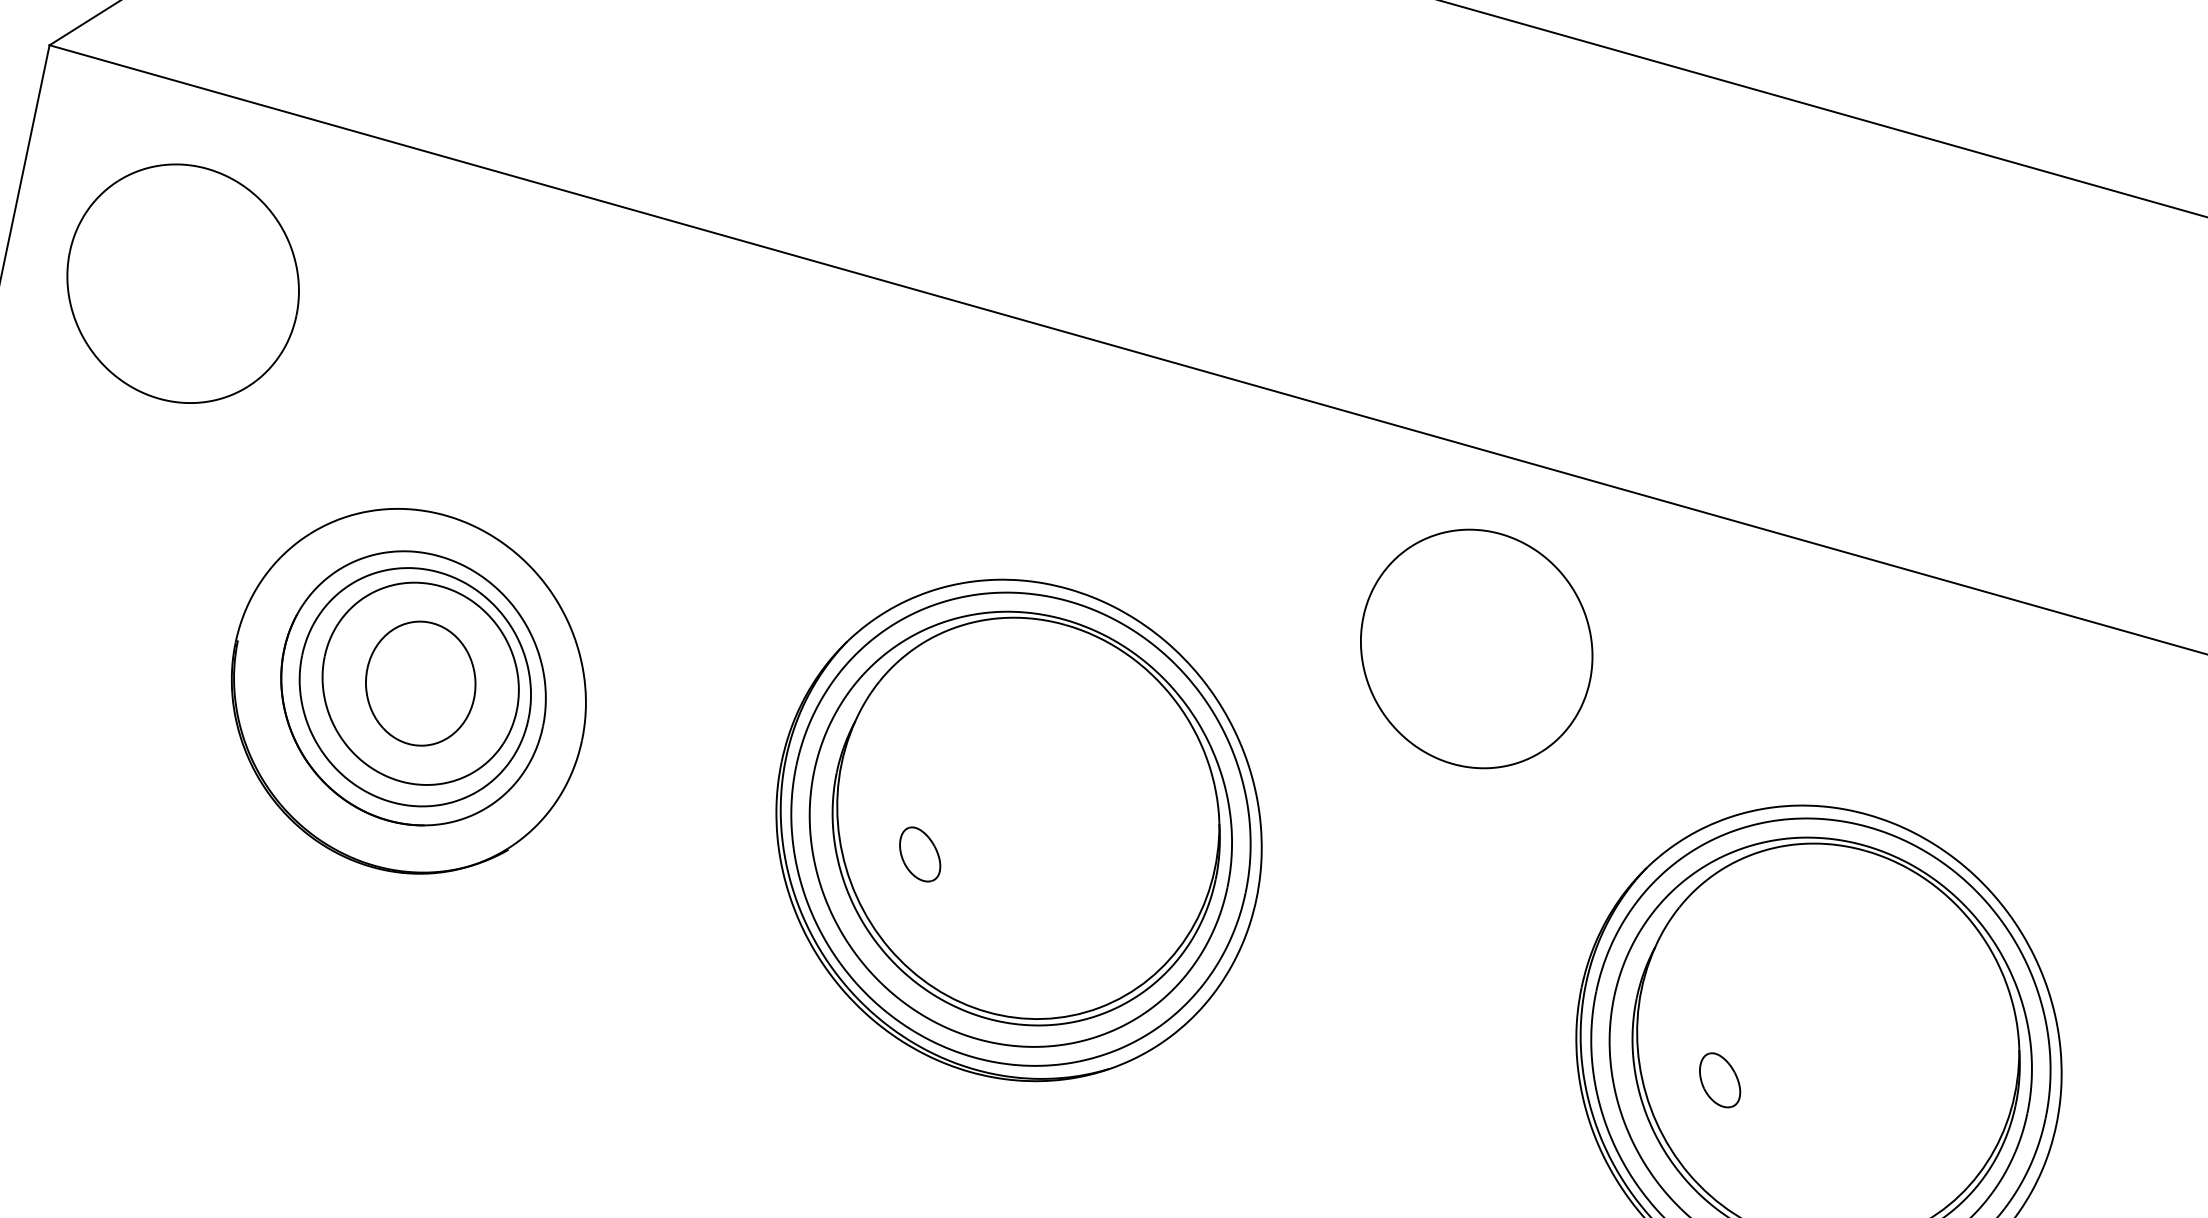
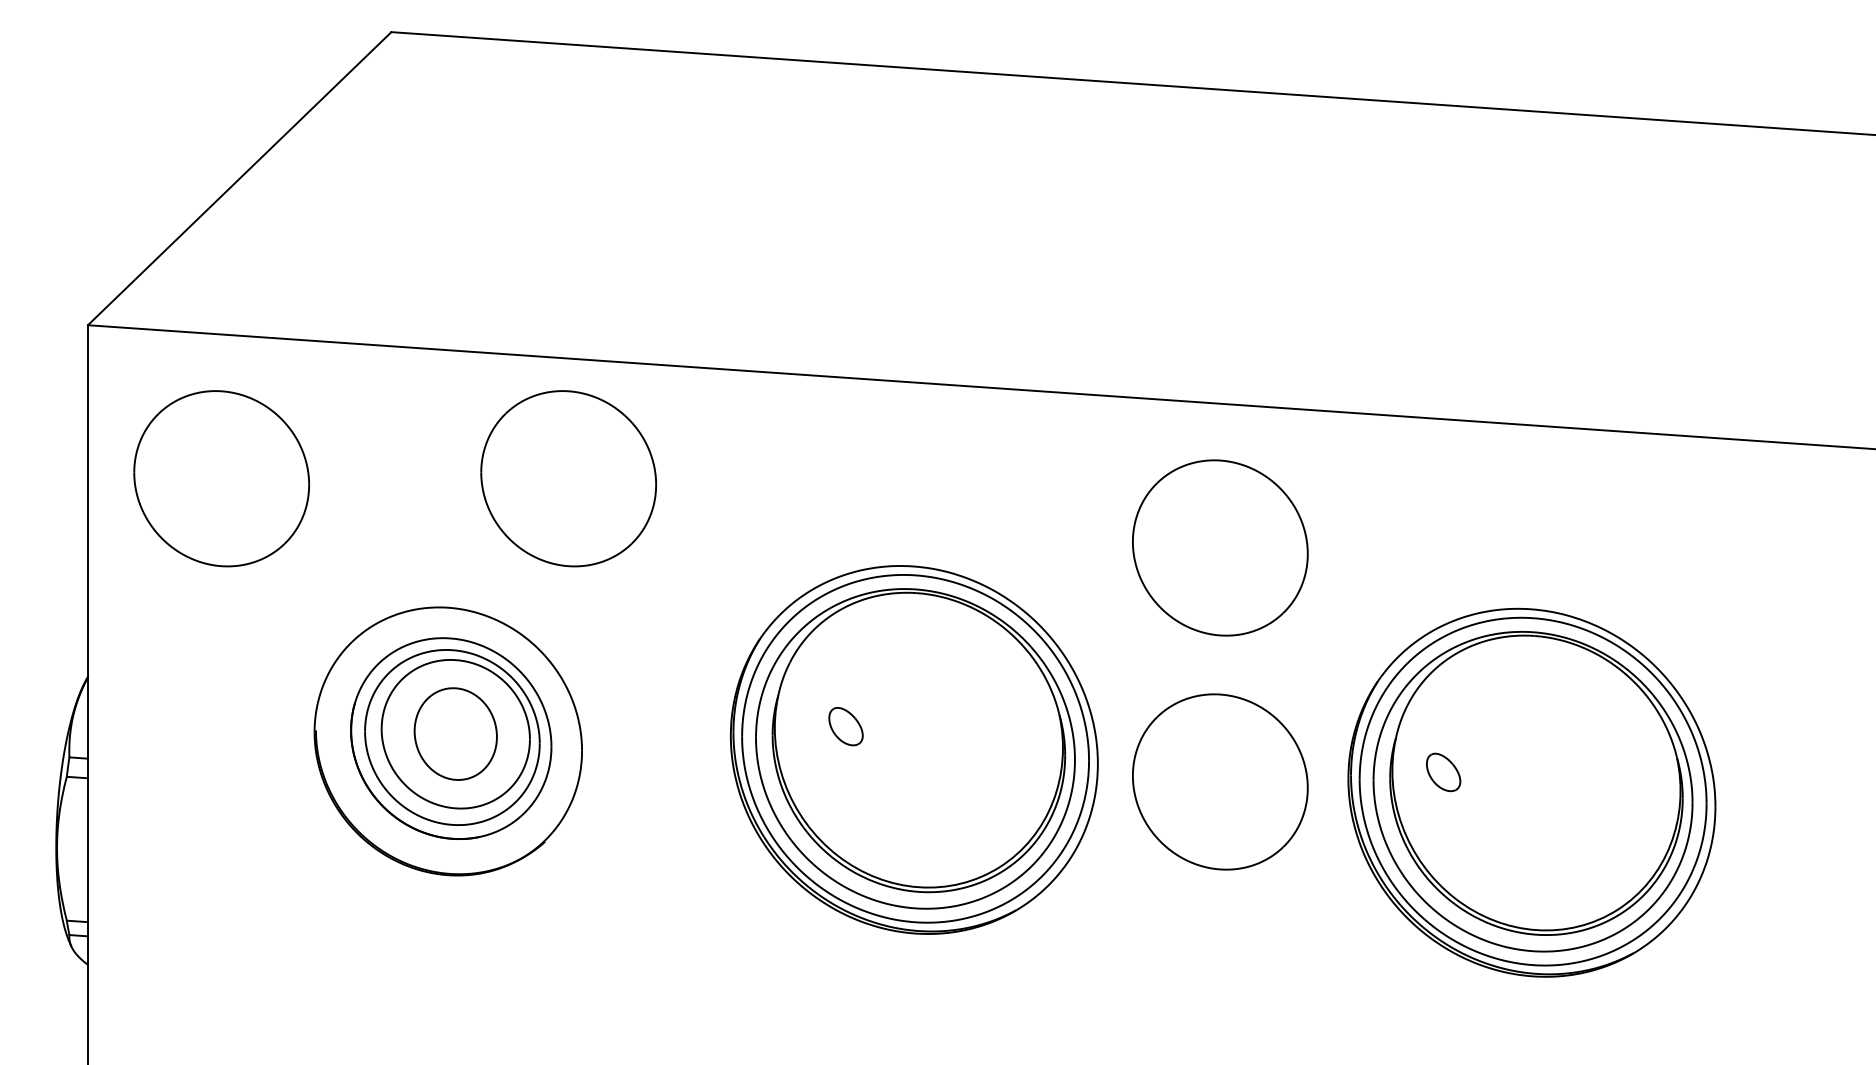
part: (639, 378) -> (568, 478), added
part: (919, 854) -> (845, 726), moved
part: (1412, 955) -> (1220, 781), added
part: (1720, 1080) -> (1443, 772), moved

